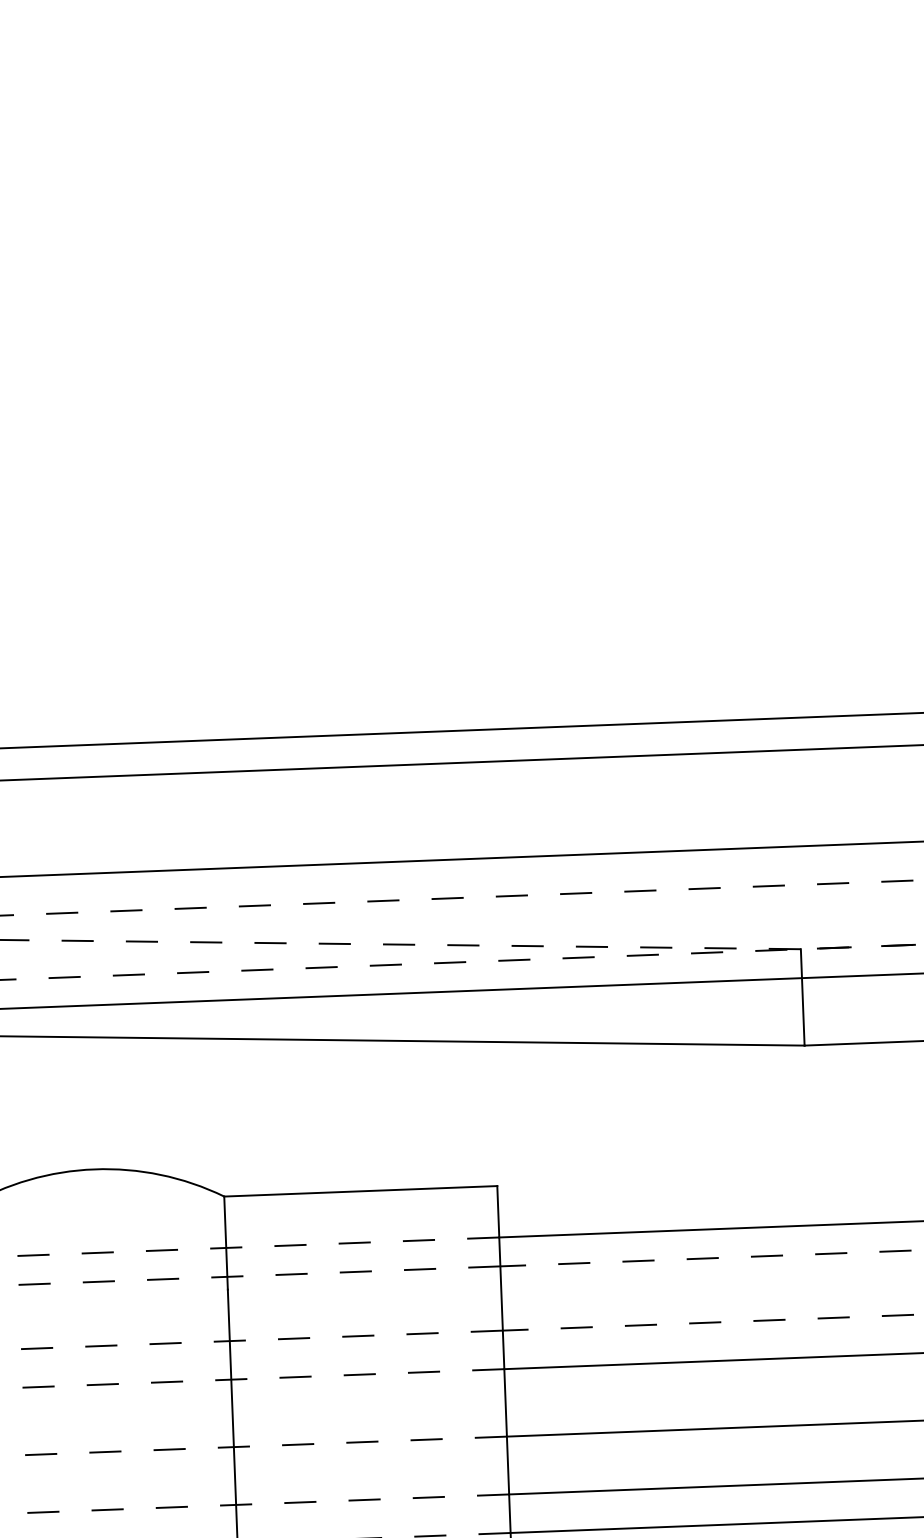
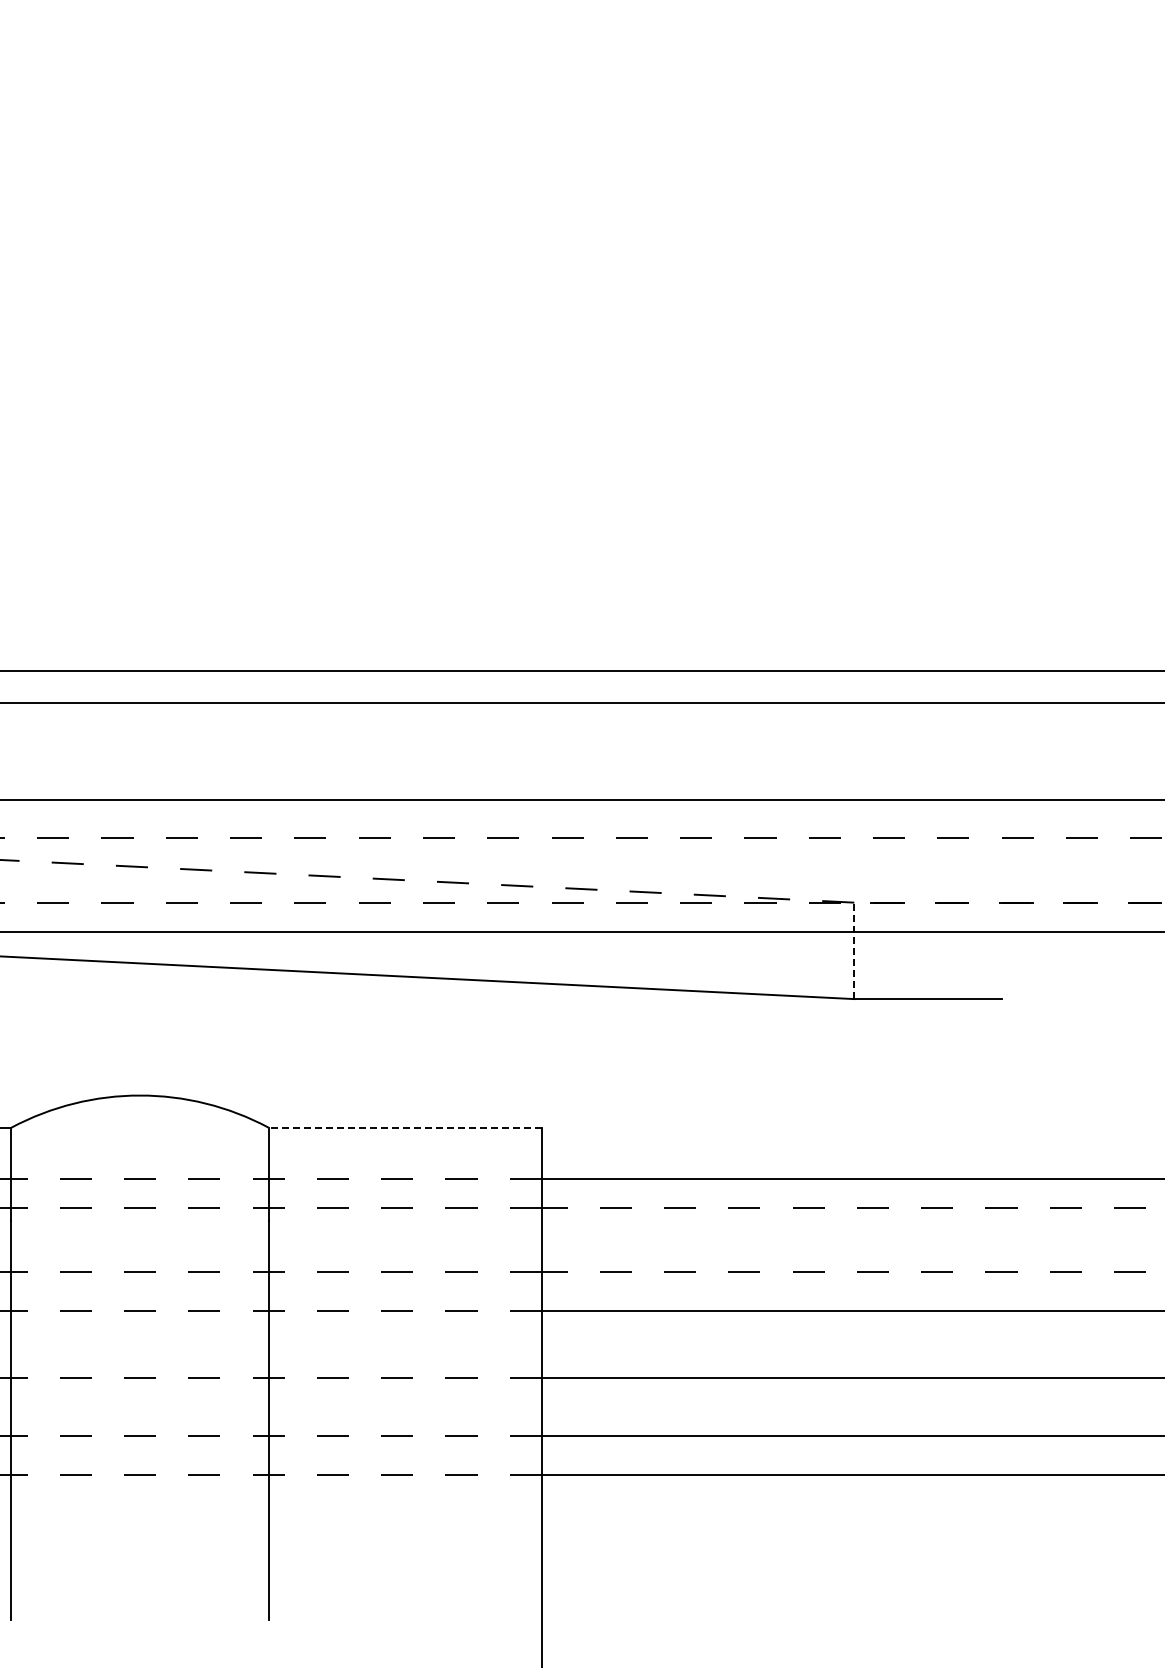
line: (802, 997) -> (854, 950), solid -> dashed
line: (361, 1191) -> (405, 1127), solid -> dashed

